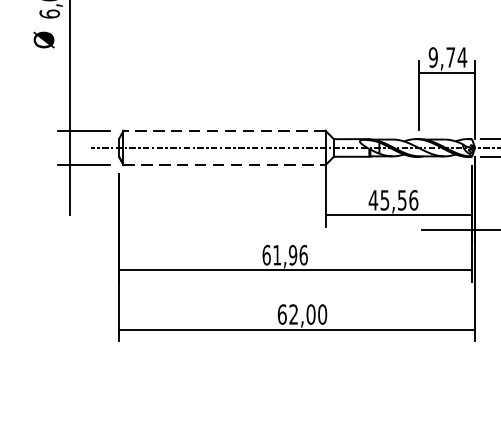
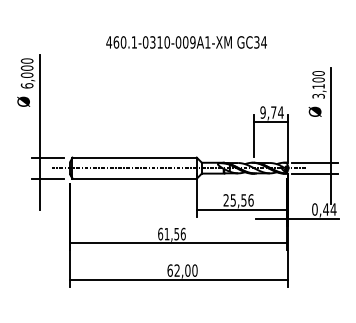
line: (224, 130) -> (134, 157), dashed -> solid
line: (225, 164) -> (135, 178), dashed -> solid
text: (373, 200) -> (226, 200), 45,56 -> 25,56
text: (292, 254) -> (176, 233), 61,96 -> 61,56

